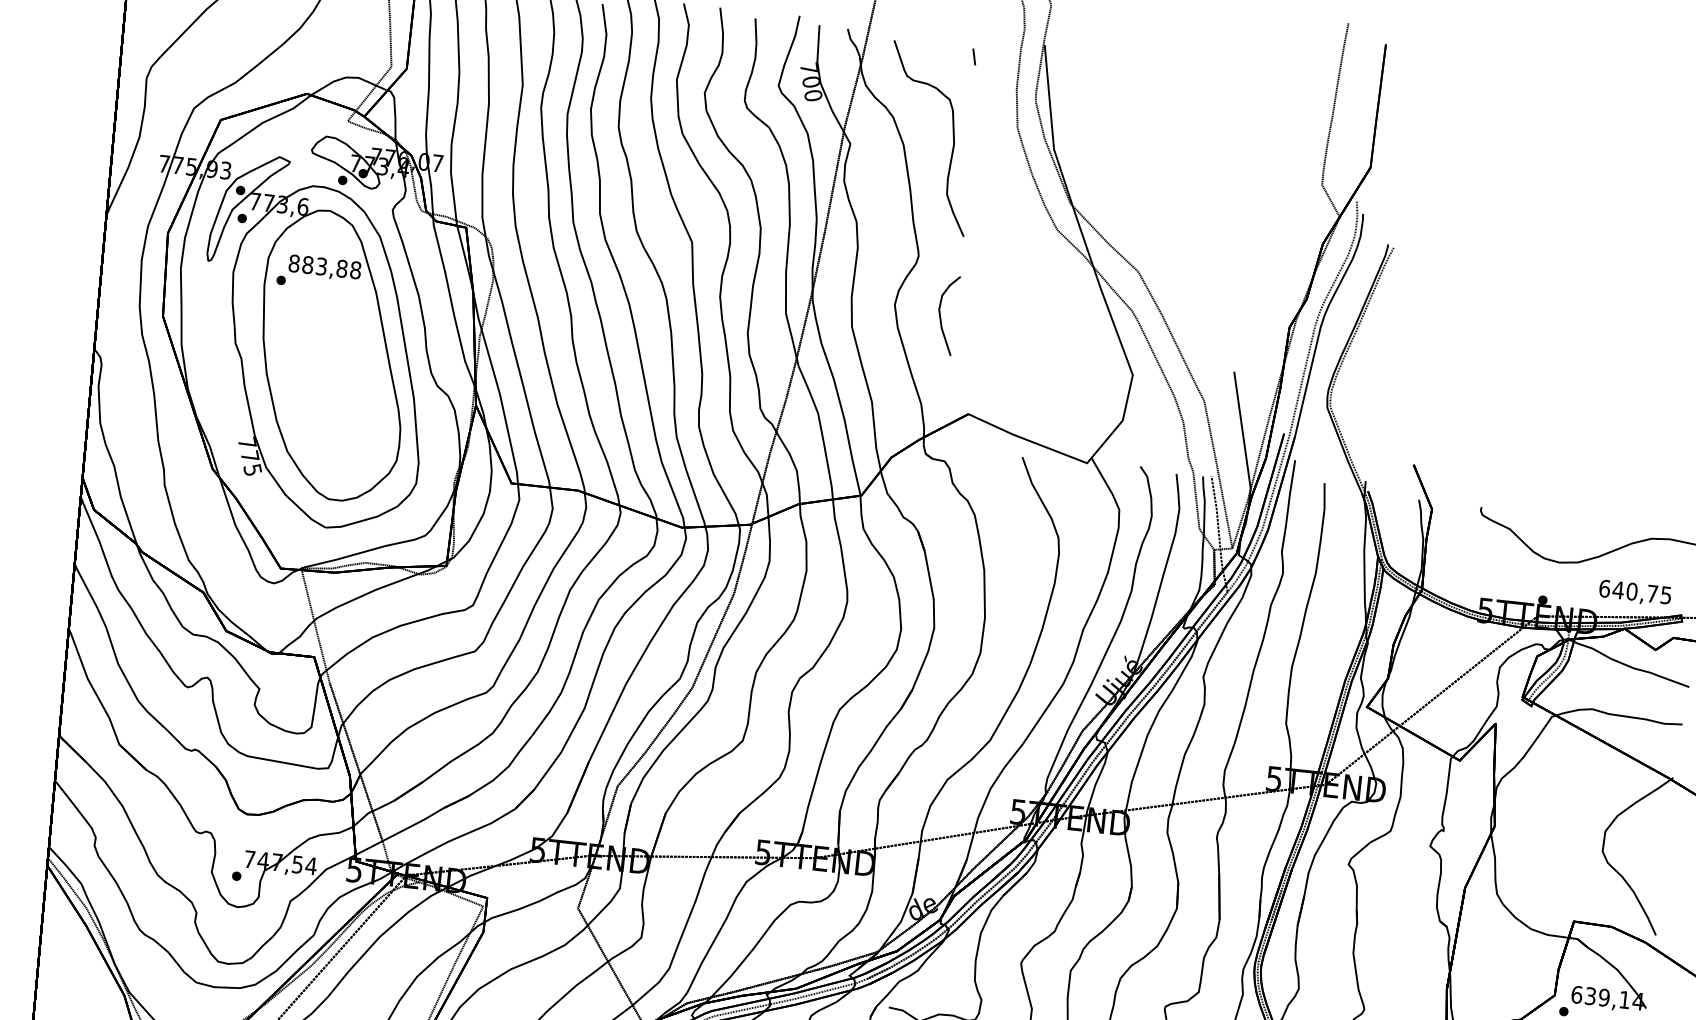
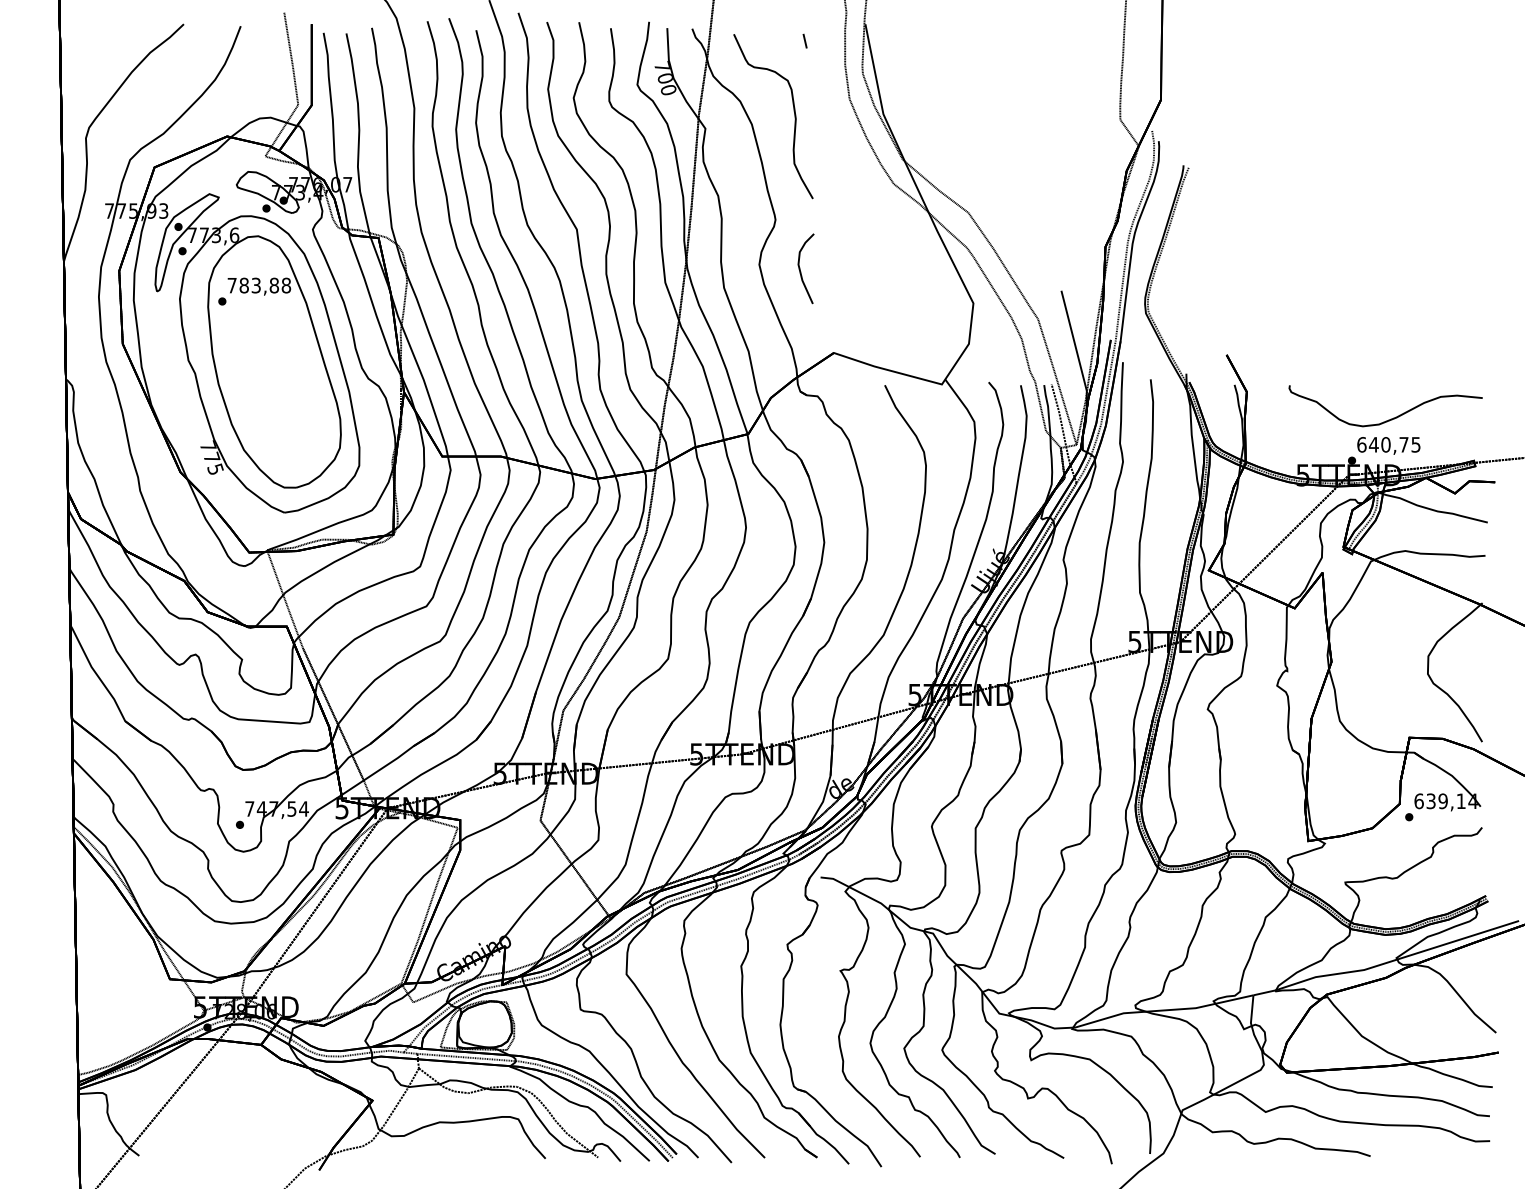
text: (293, 263) -> (231, 285), 883,88 -> 783,88
text: (1634, 592) -> (1388, 445), moved

